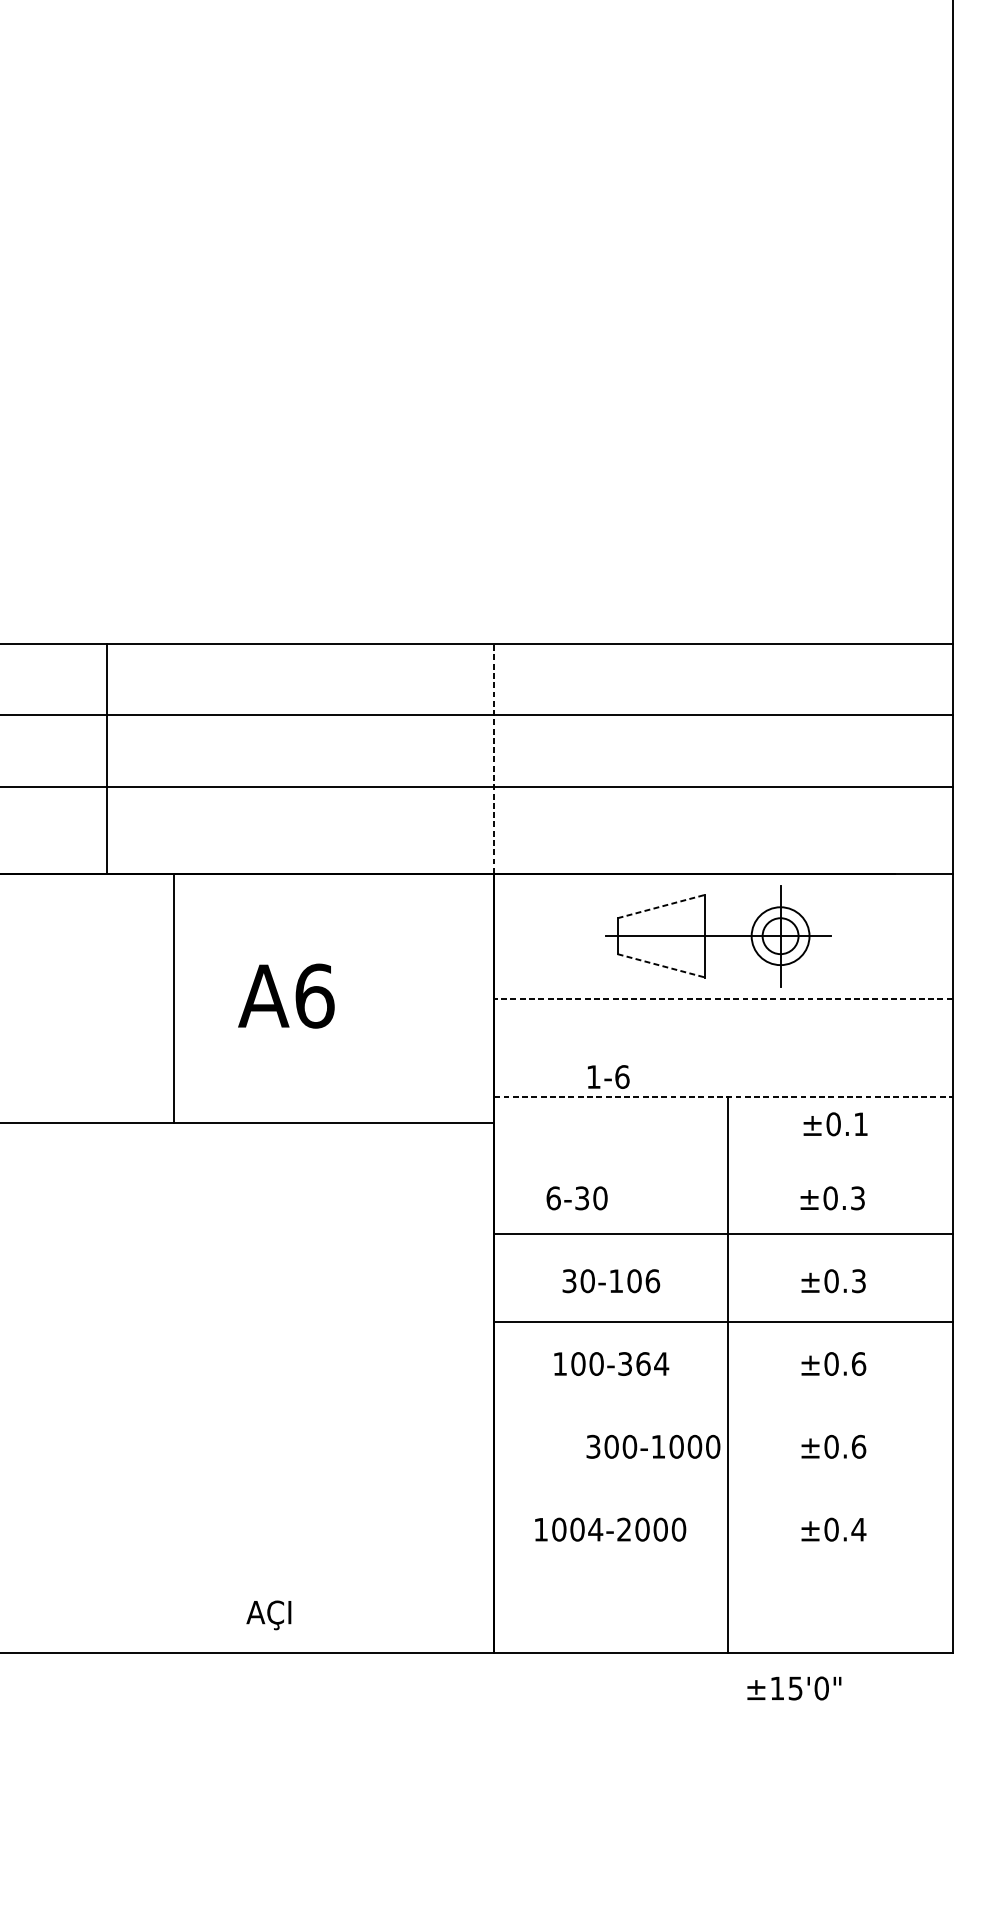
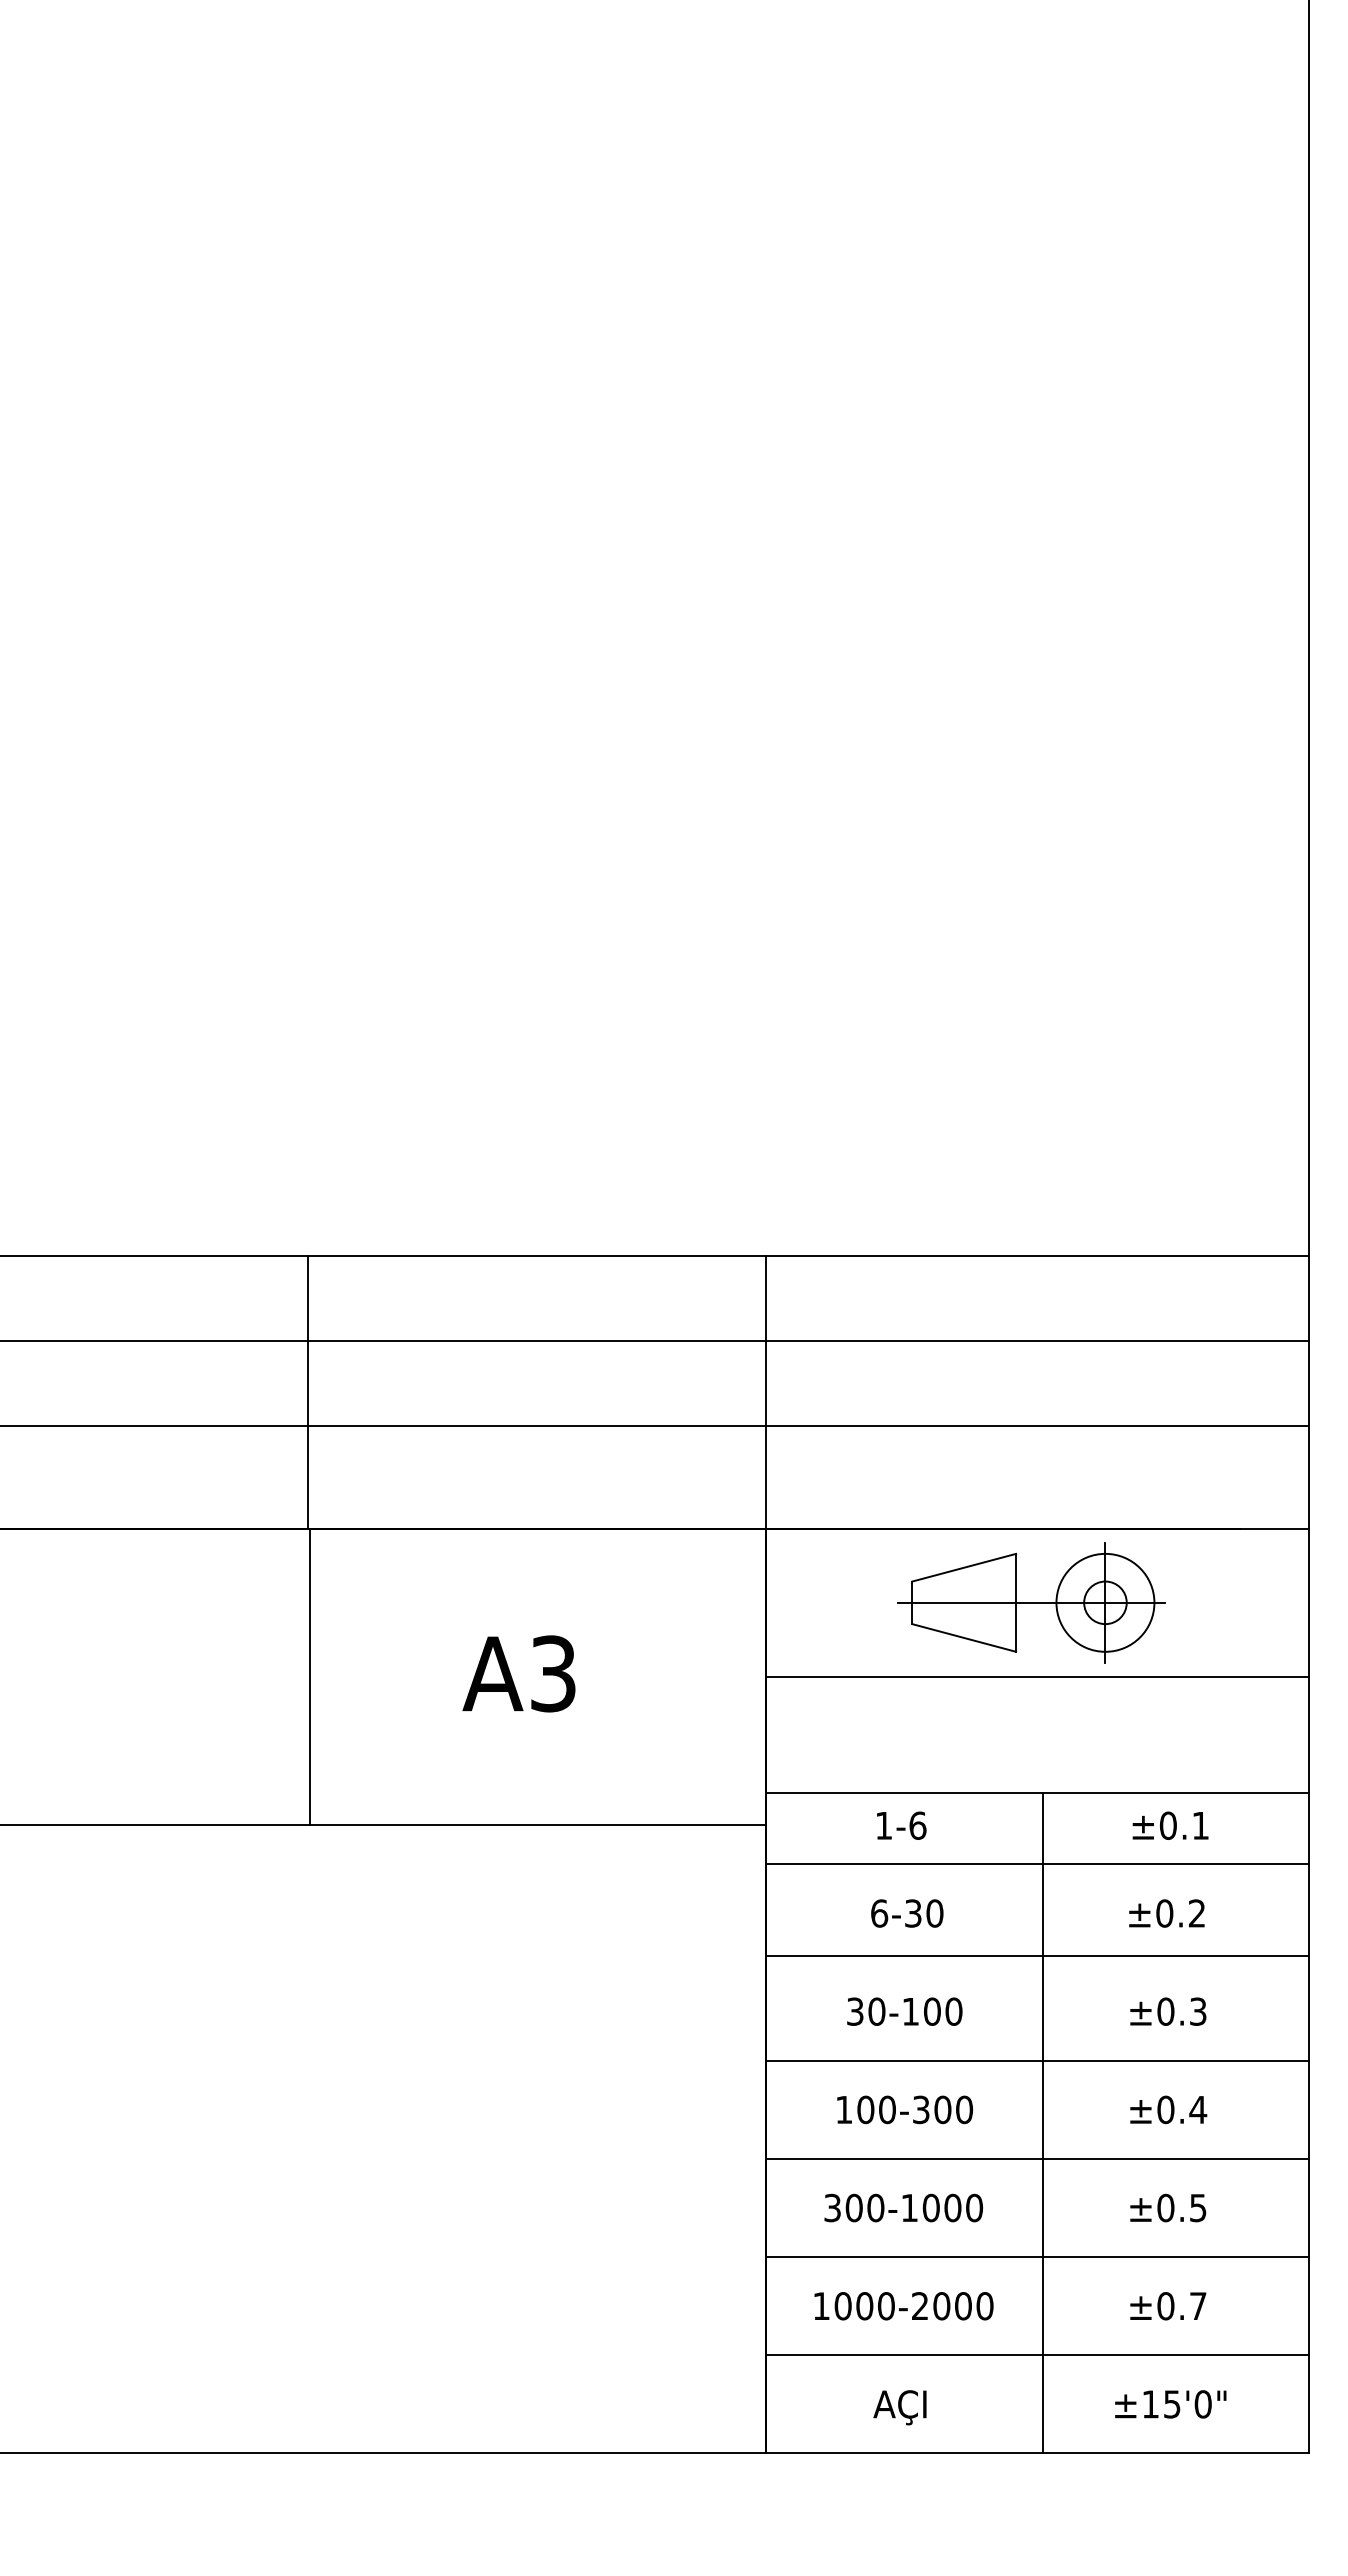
line: (494, 757) -> (766, 1391), dashed -> solid
line: (661, 906) -> (964, 1567), dashed -> solid
circle: (780, 935) -> (1105, 1602), size x1.43
line: (661, 965) -> (964, 1637), dashed -> solid
text: (314, 995) -> (553, 1673), A6 -> A3
line: (174, 998) -> (310, 1676), moved
line: (723, 998) -> (1037, 1676), dashed -> solid
text: (608, 1076) -> (901, 1825), moved
line: (723, 1096) -> (1037, 1792), dashed -> solid
line: (723, 1156) -> (1037, 1864), added
text: (577, 1198) -> (907, 1913), moved
text: (858, 1198) -> (1197, 1913), ±0.3 -> ±0.2
text: (652, 1281) -> (953, 2011), 30-106 -> 30-100
text: (652, 1363) -> (953, 2109), 100-364 -> 100-300
text: (859, 1363) -> (1198, 2109), ±0.6 -> ±0.4
line: (723, 1405) -> (1037, 2158), added
text: (653, 1446) -> (903, 2207), moved
text: (859, 1446) -> (1198, 2207), ±0.6 -> ±0.5
line: (723, 1487) -> (1037, 2256), added
text: (595, 1529) -> (886, 2306), 1004-2000 -> 1000-2000
text: (859, 1529) -> (1198, 2305), ±0.4 -> ±0.7
line: (723, 1571) -> (1037, 2355), added
text: (268, 1615) -> (899, 2407), moved
text: (794, 1688) -> (1170, 2404), moved

